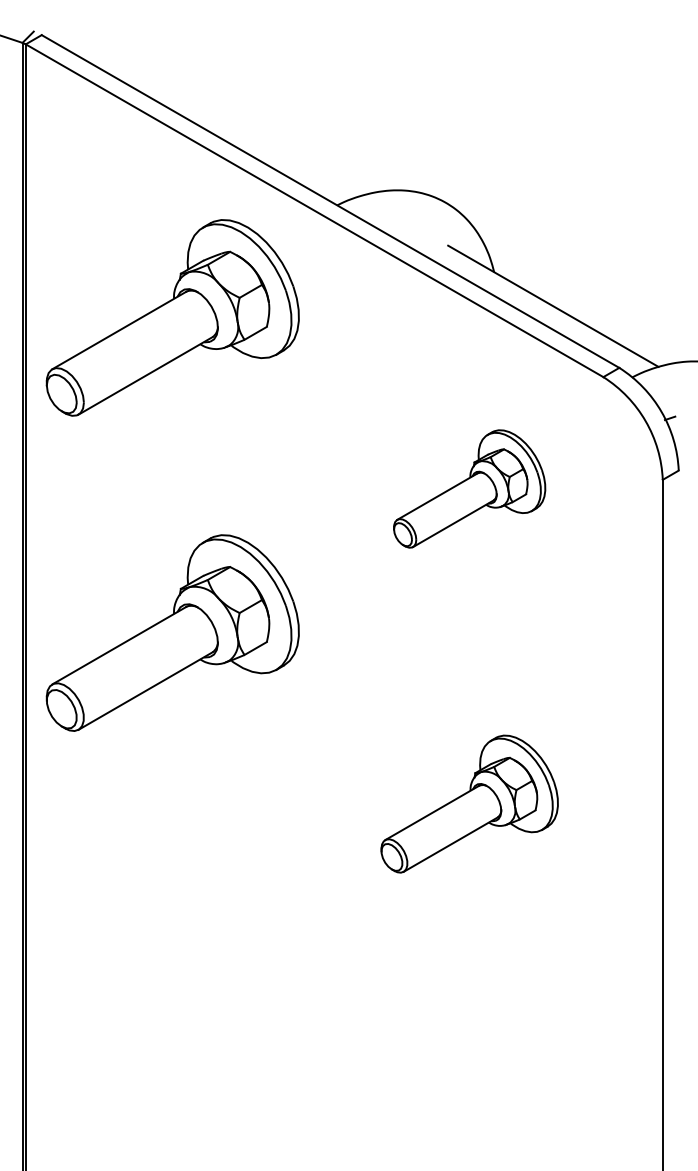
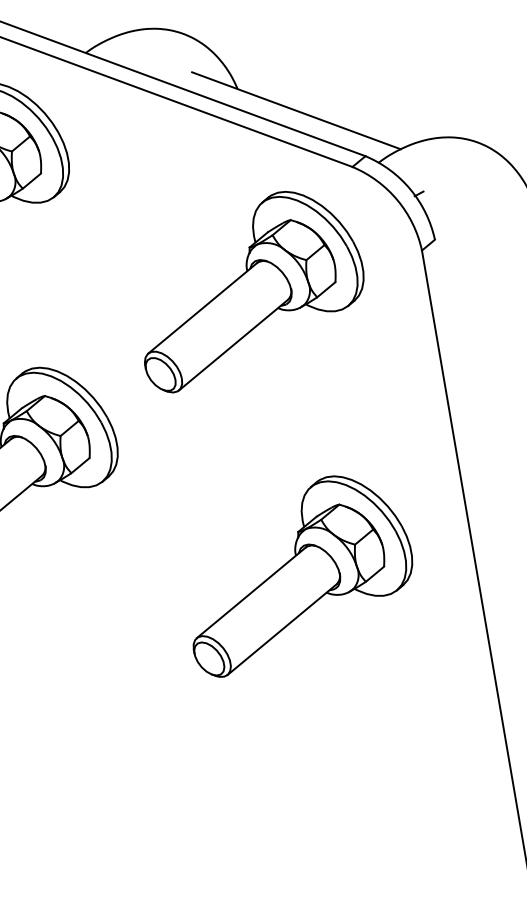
part: (469, 488) -> (248, 288), size x1.67
part: (469, 803) -> (297, 572), size x1.43

